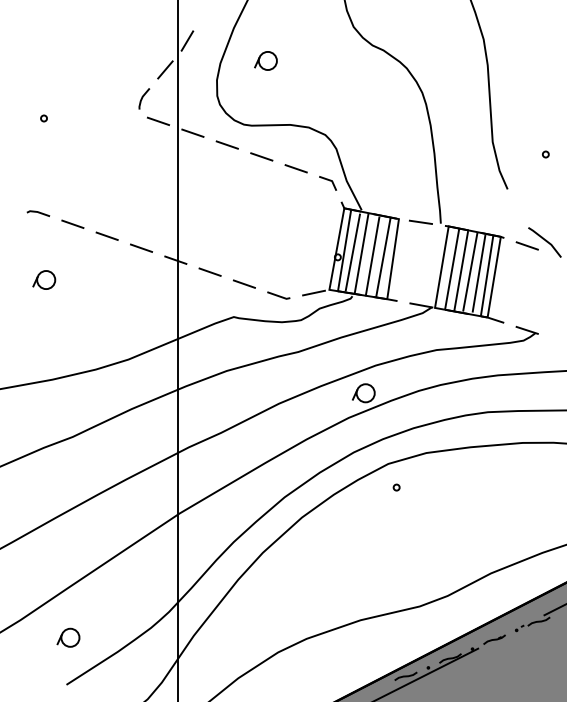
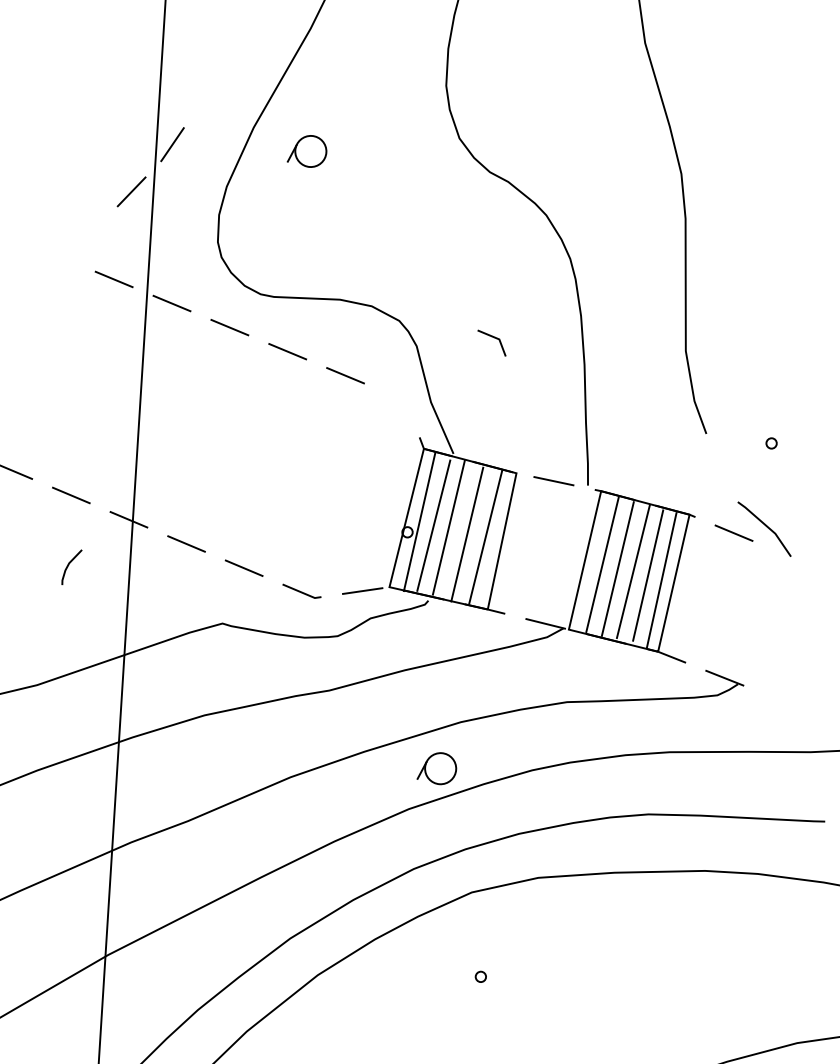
part: (265, 60) -> (306, 150), moved
line: (143, 97) -> (70, 564), moved
circle: (545, 154) -> (771, 443), moved
line: (329, 181) -> (494, 339), moved
circle: (396, 487) -> (480, 976), moved

